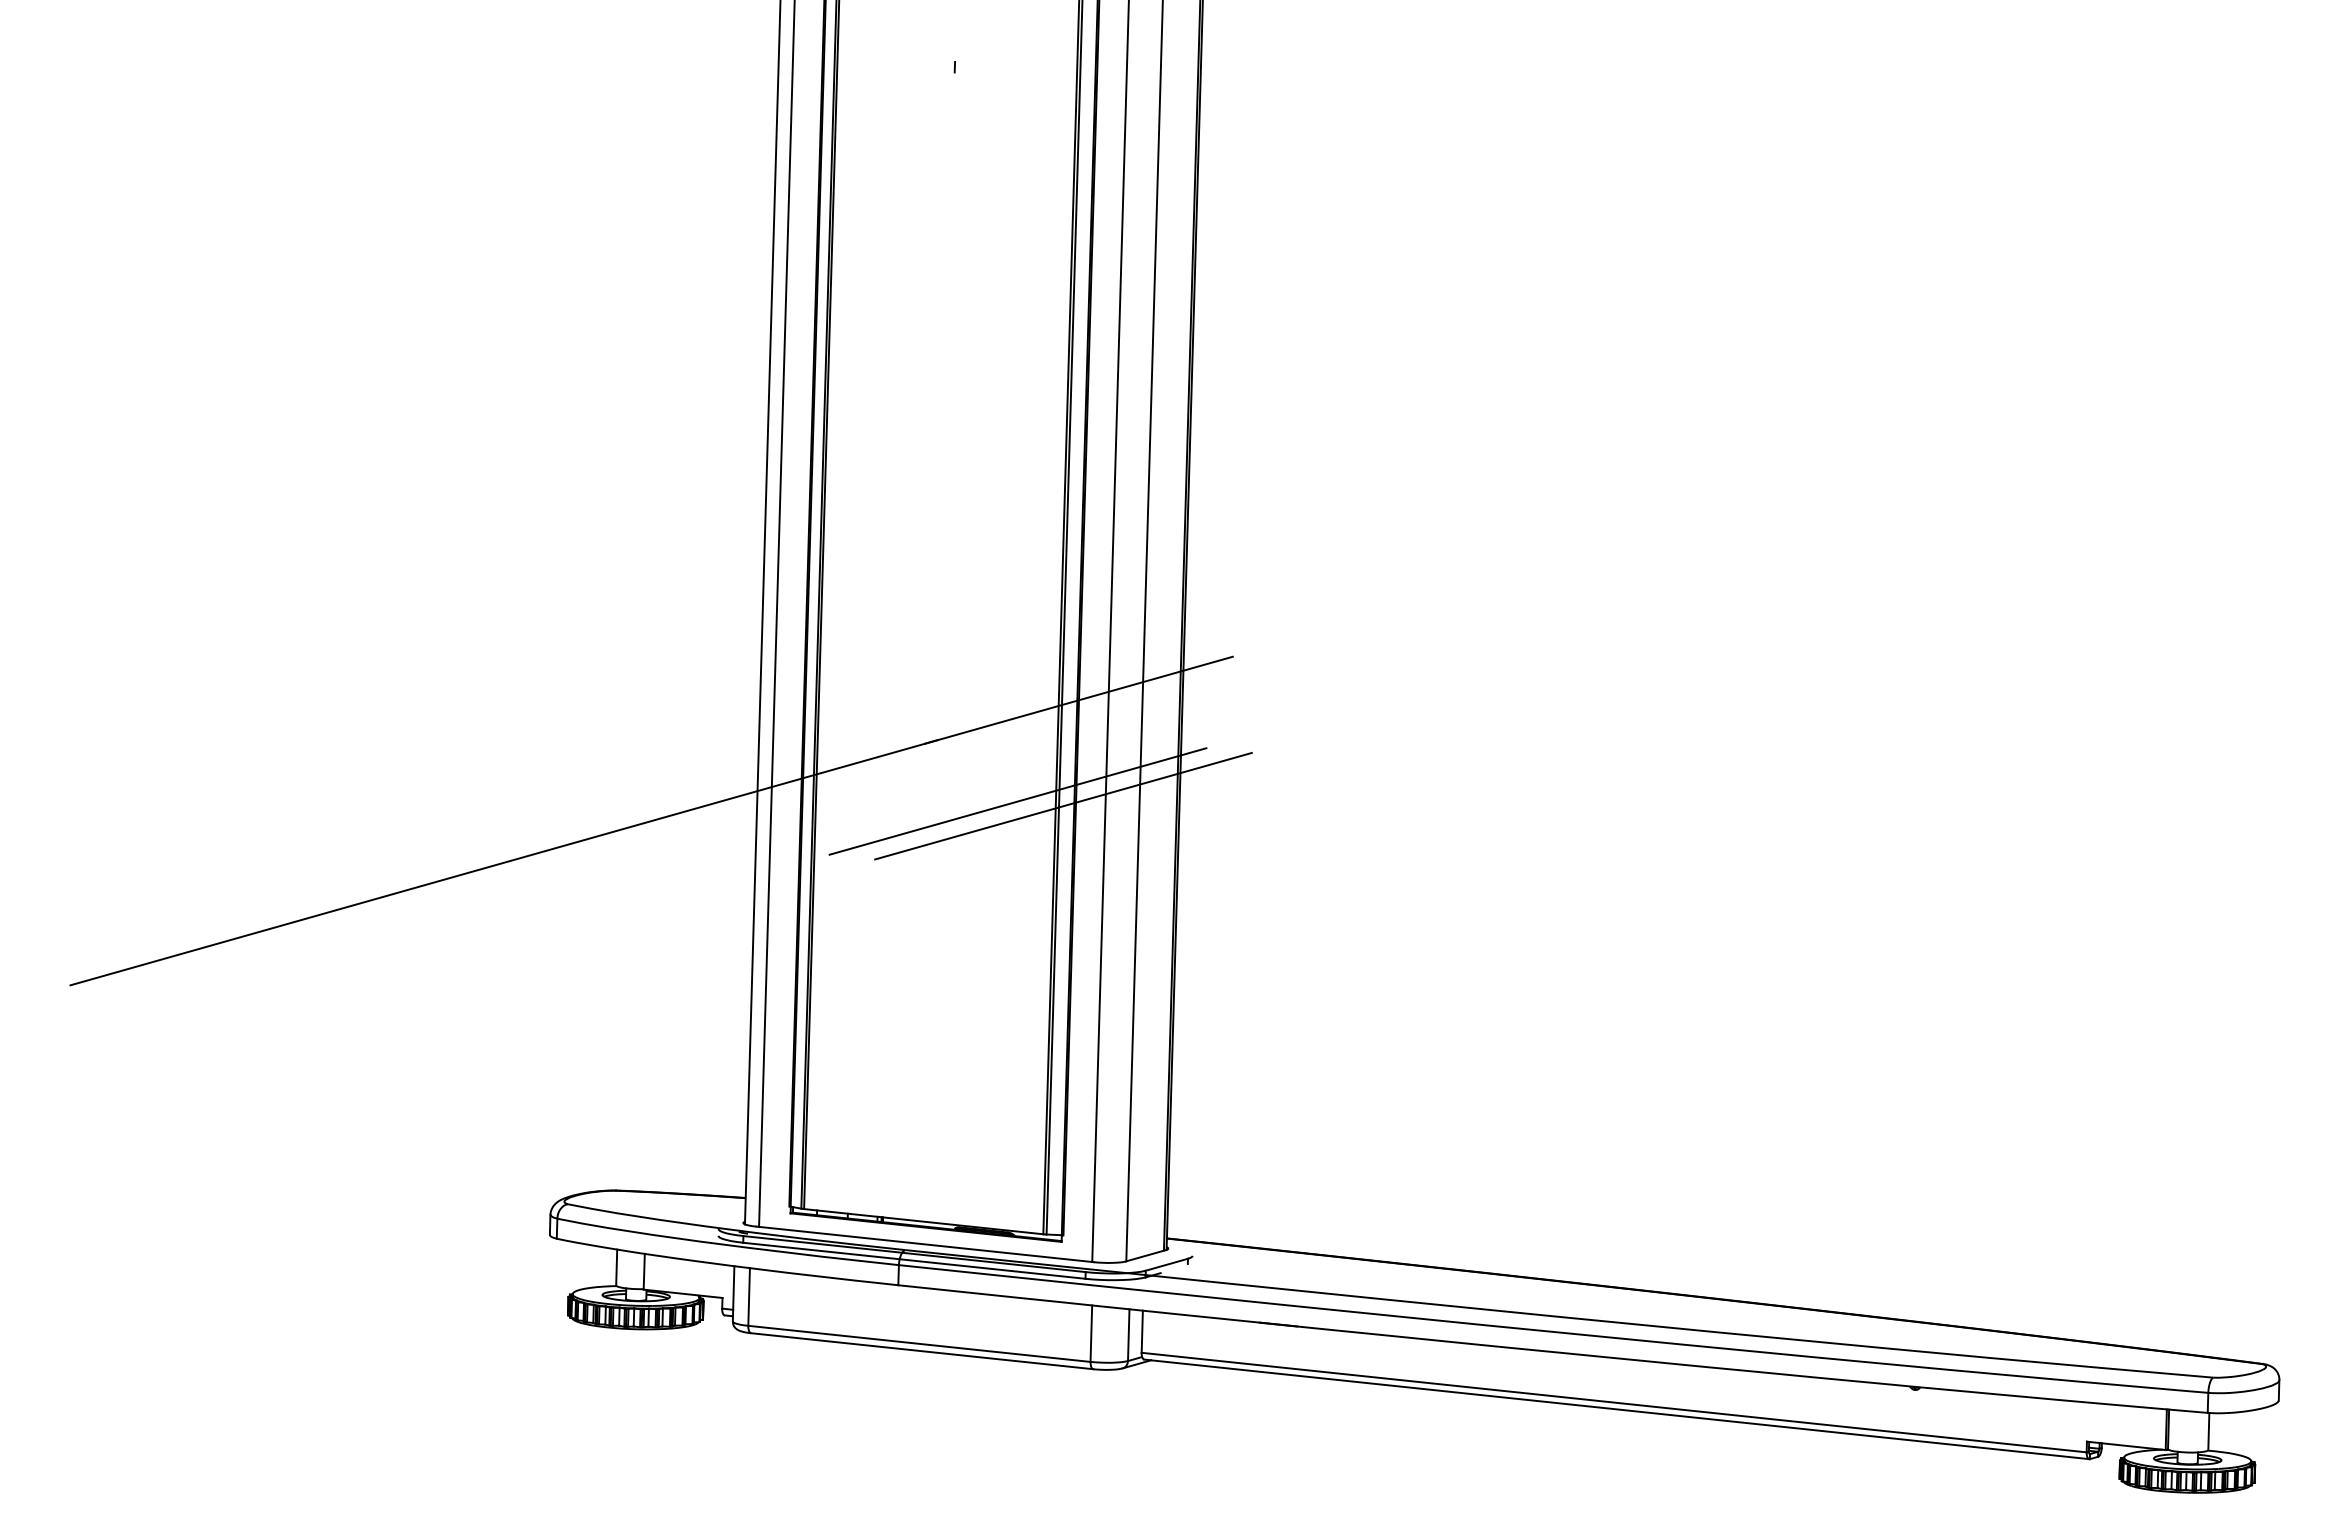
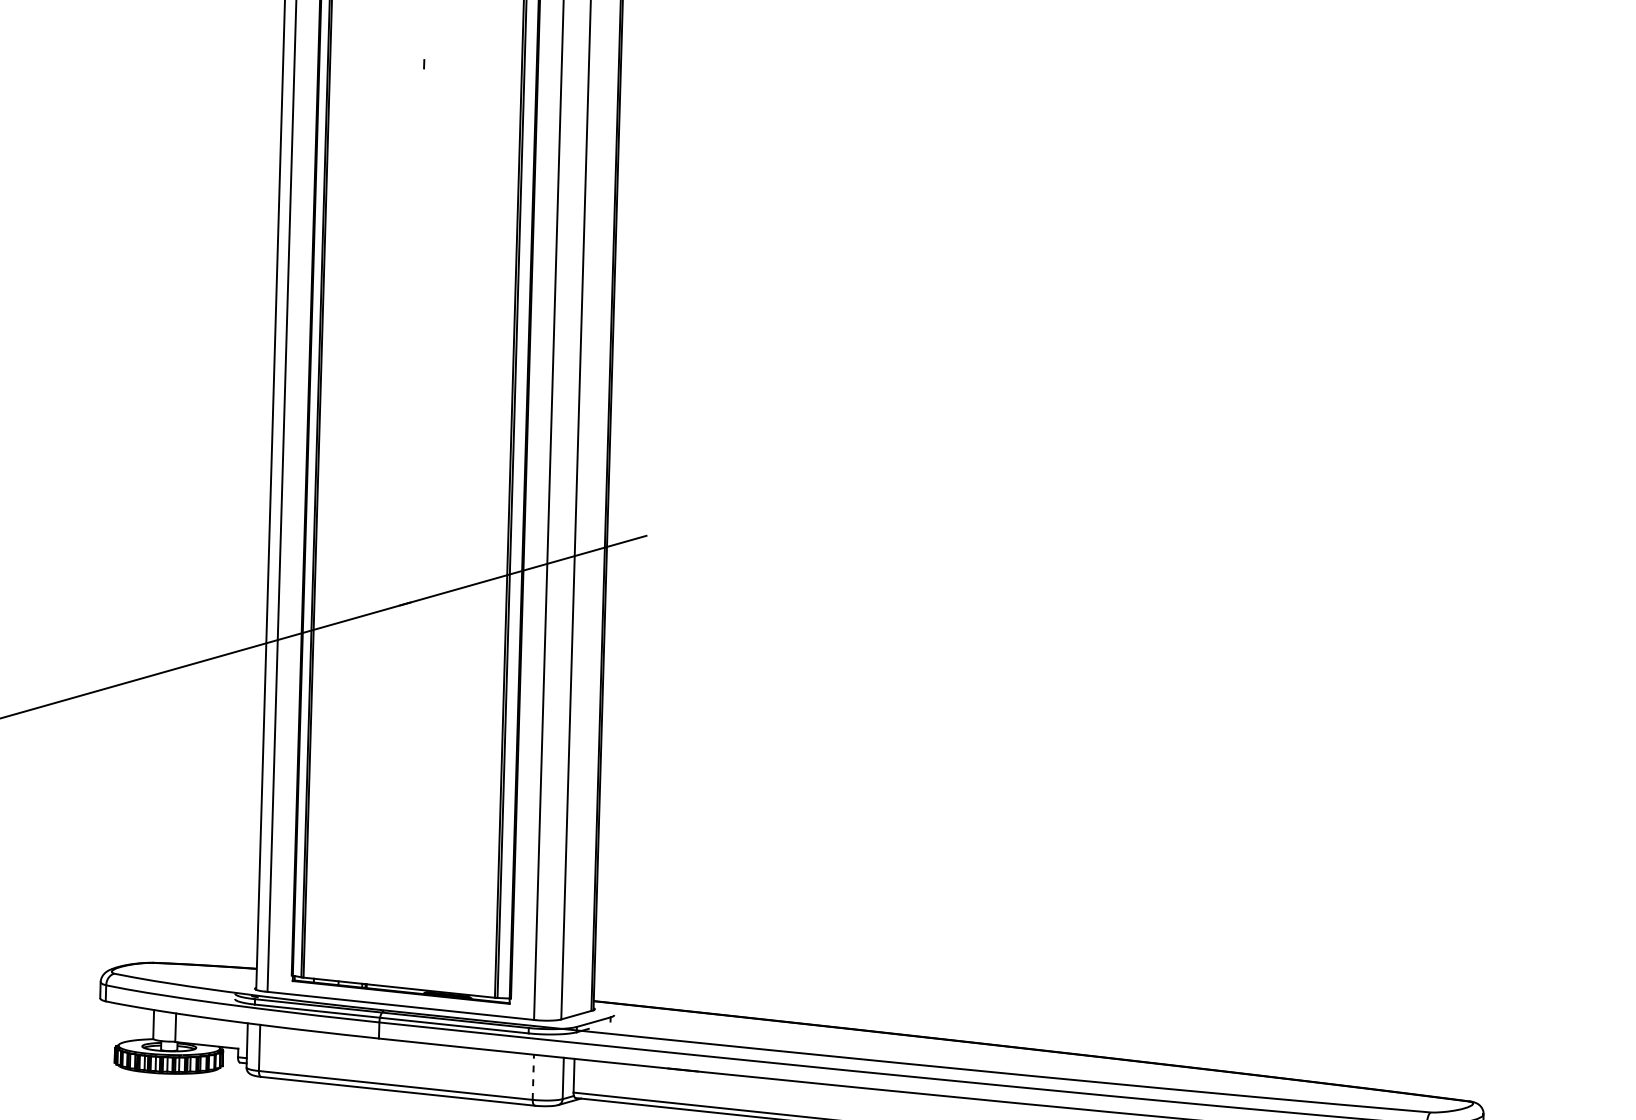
line: (1017, 801) -> (474, 651), removed
line: (1063, 805) -> (511, 654), removed
line: (1091, 1333) -> (533, 1077), solid -> dashed

